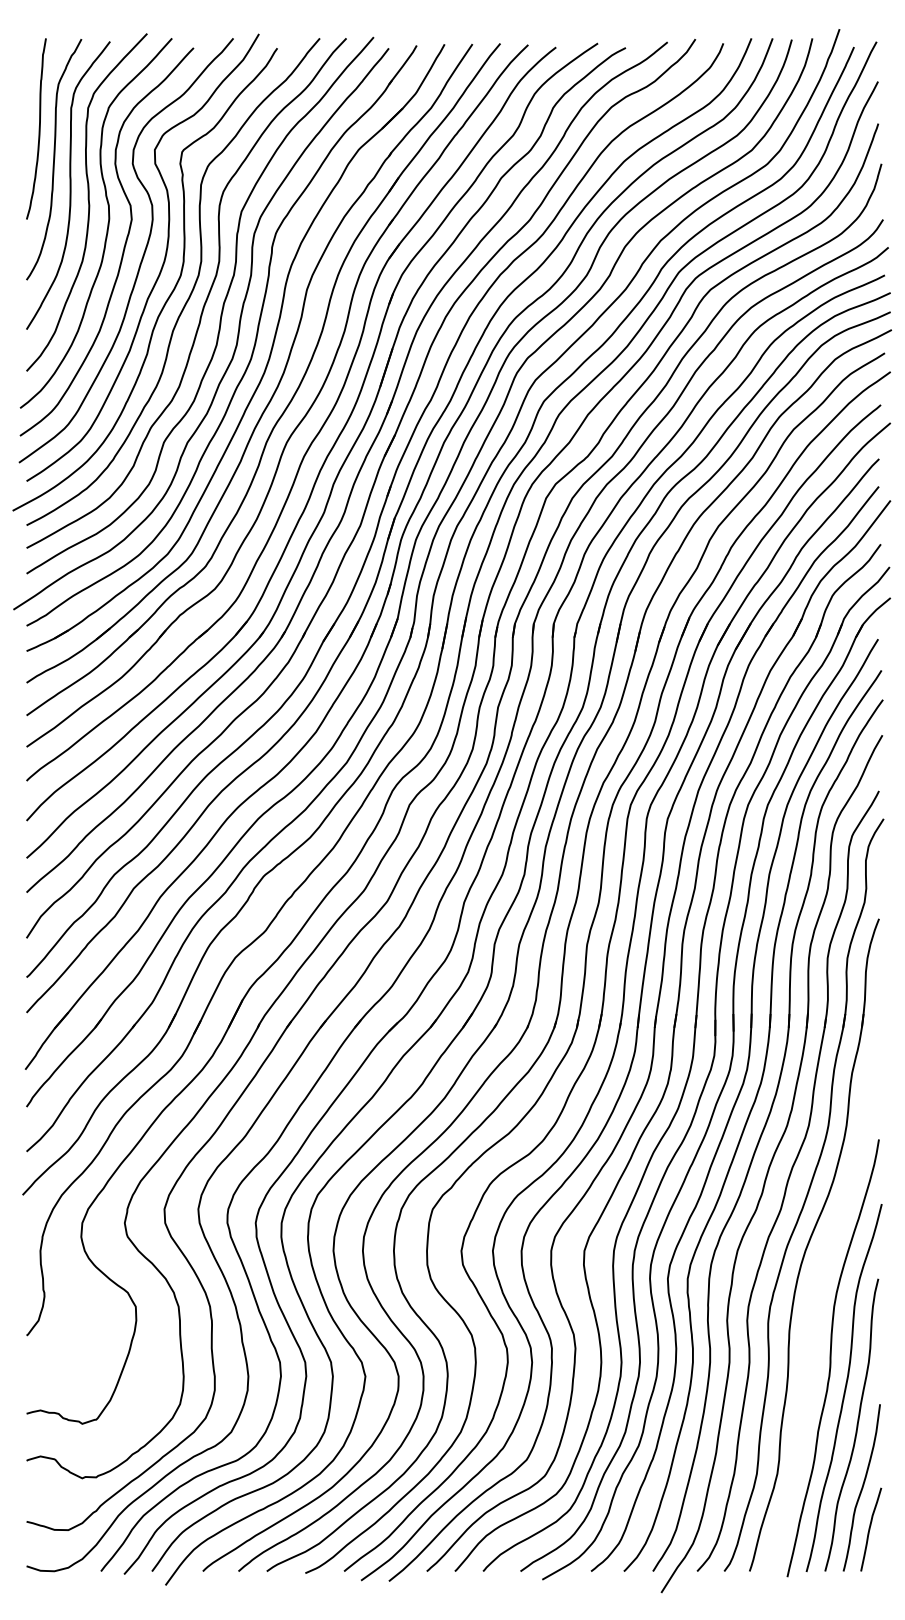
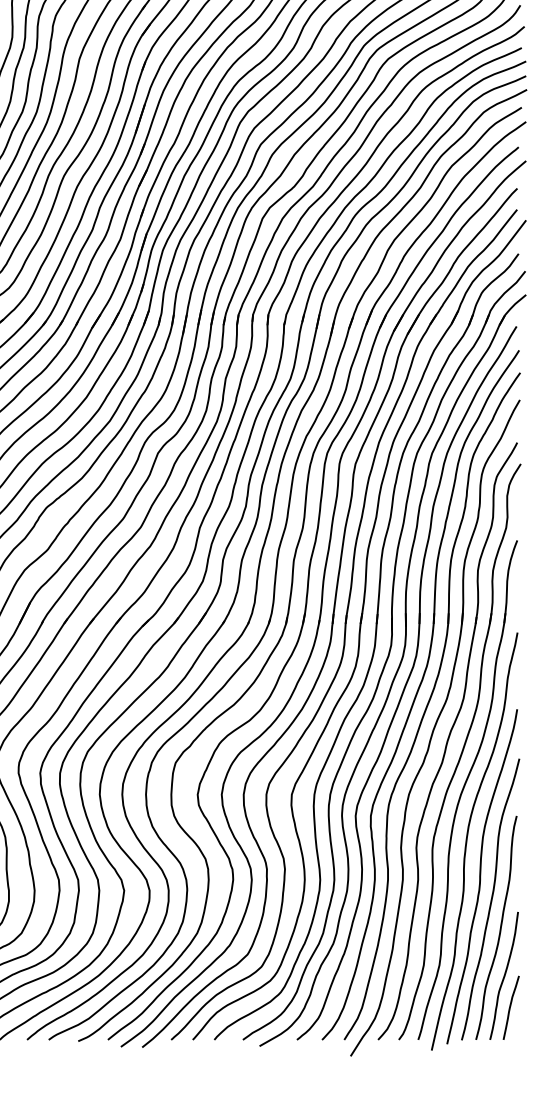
curve: (813, 1312) -> (467, 841), added

